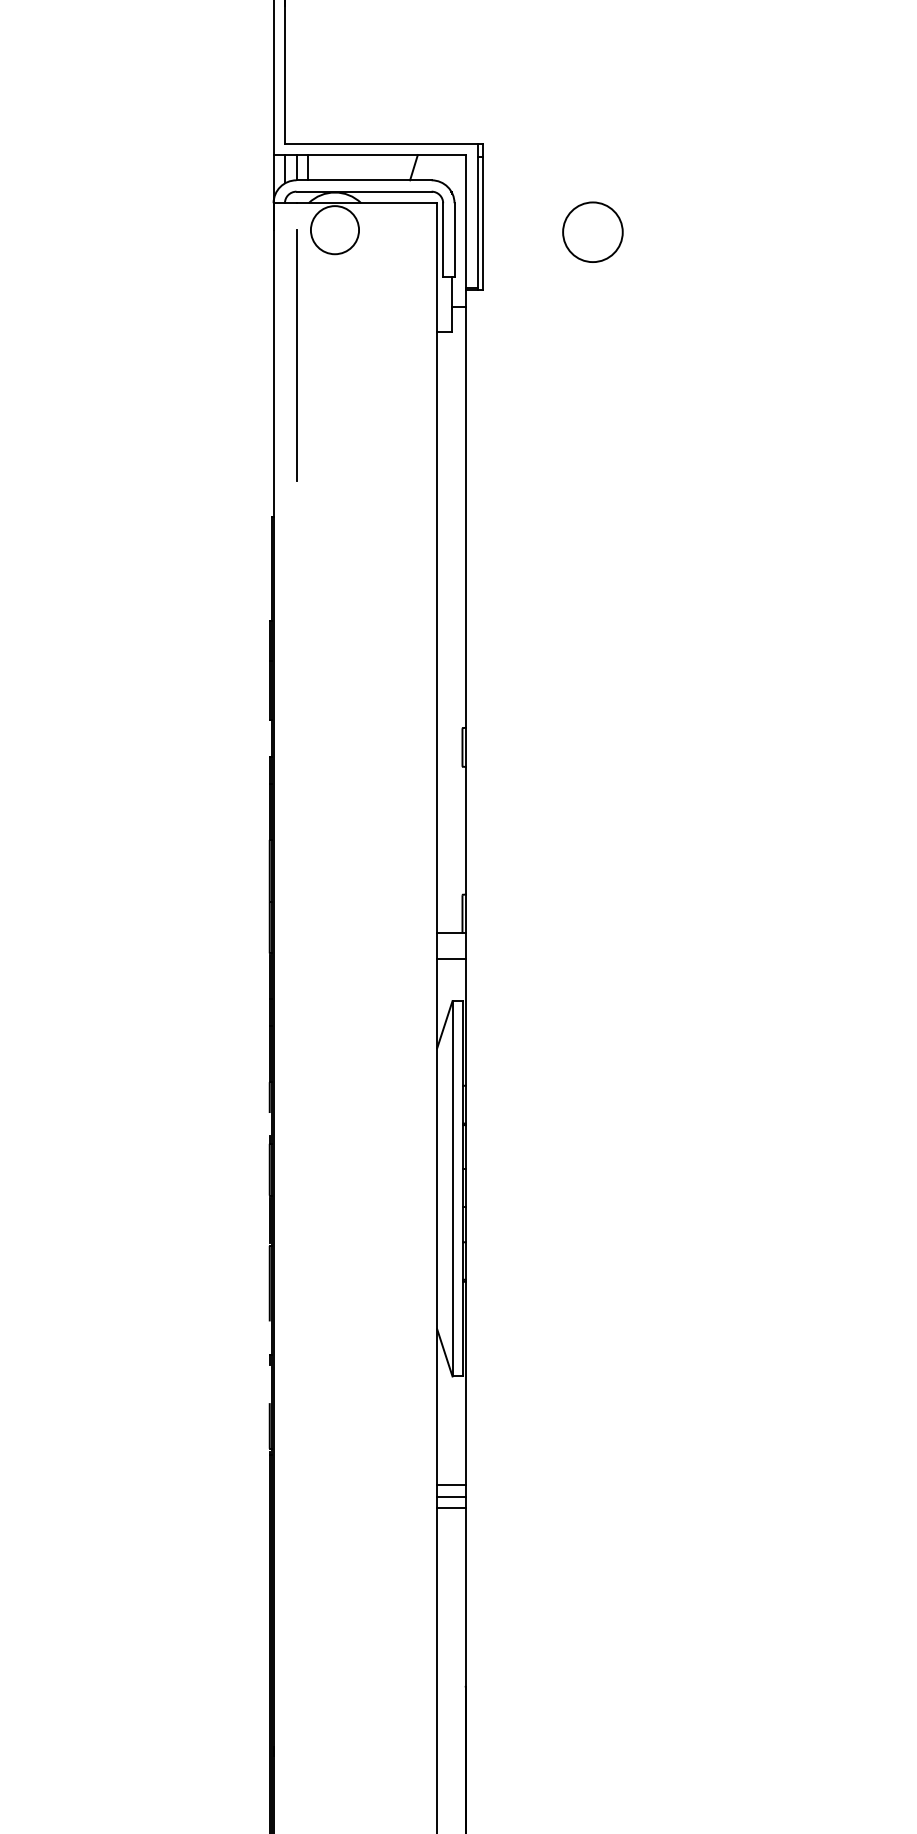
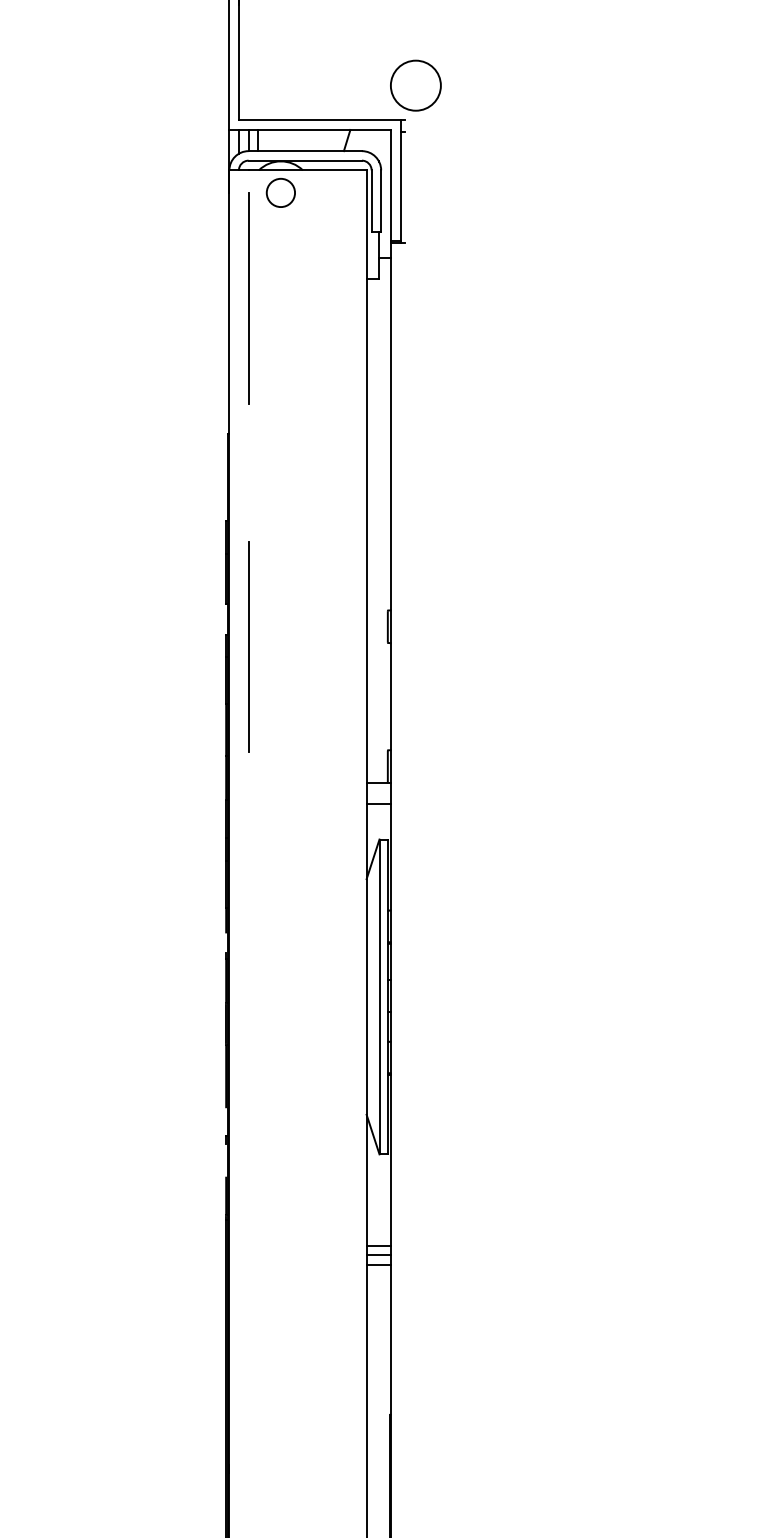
line: (483, 216) -> (405, 181), removed
circle: (334, 230) -> (280, 193), size x0.7
circle: (592, 231) -> (415, 85), moved
line: (296, 771) -> (248, 646), added

